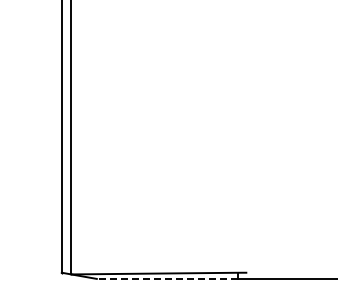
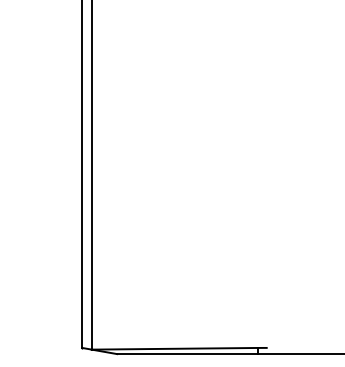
line: (167, 279) -> (187, 354), dashed -> solid

